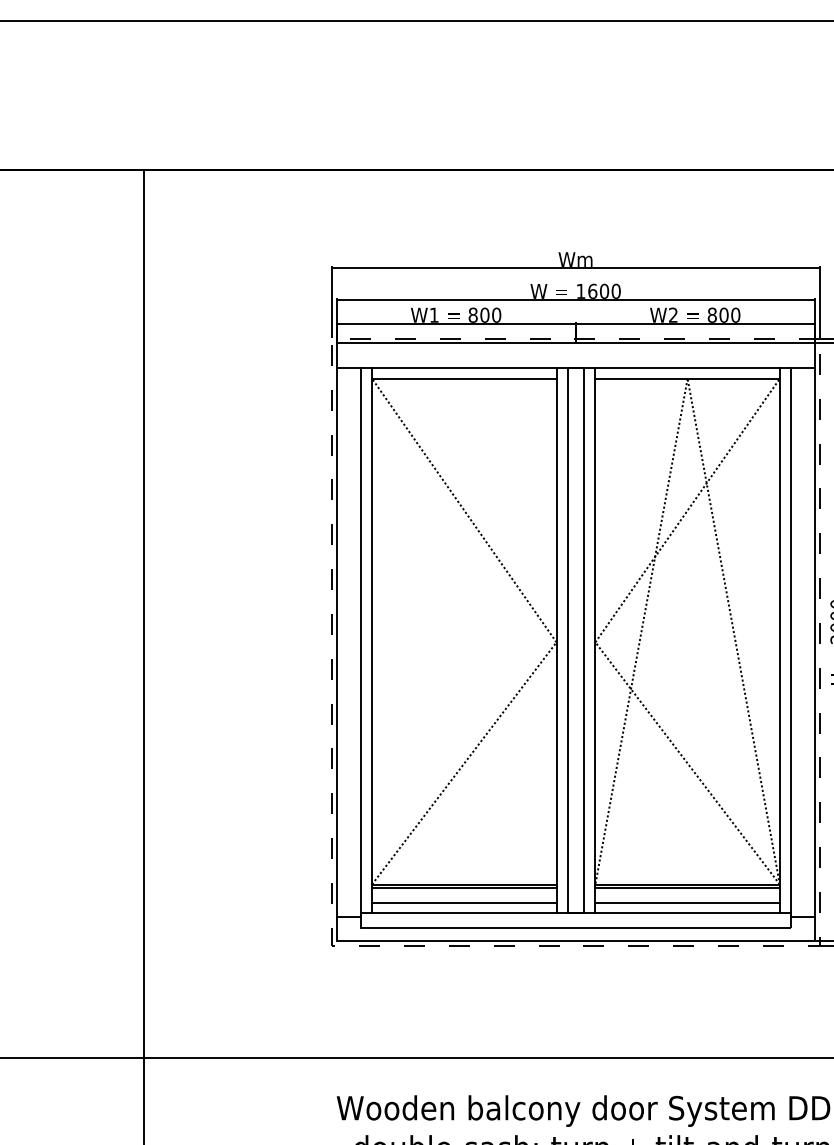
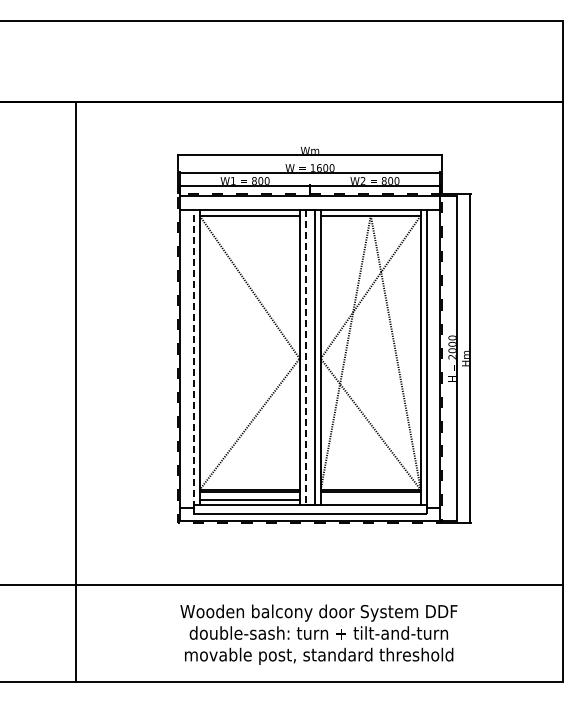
line: (567, 640) -> (305, 357), solid -> dashed
line: (360, 642) -> (193, 358), solid -> dashed
line: (686, 901) -> (370, 499), removed

